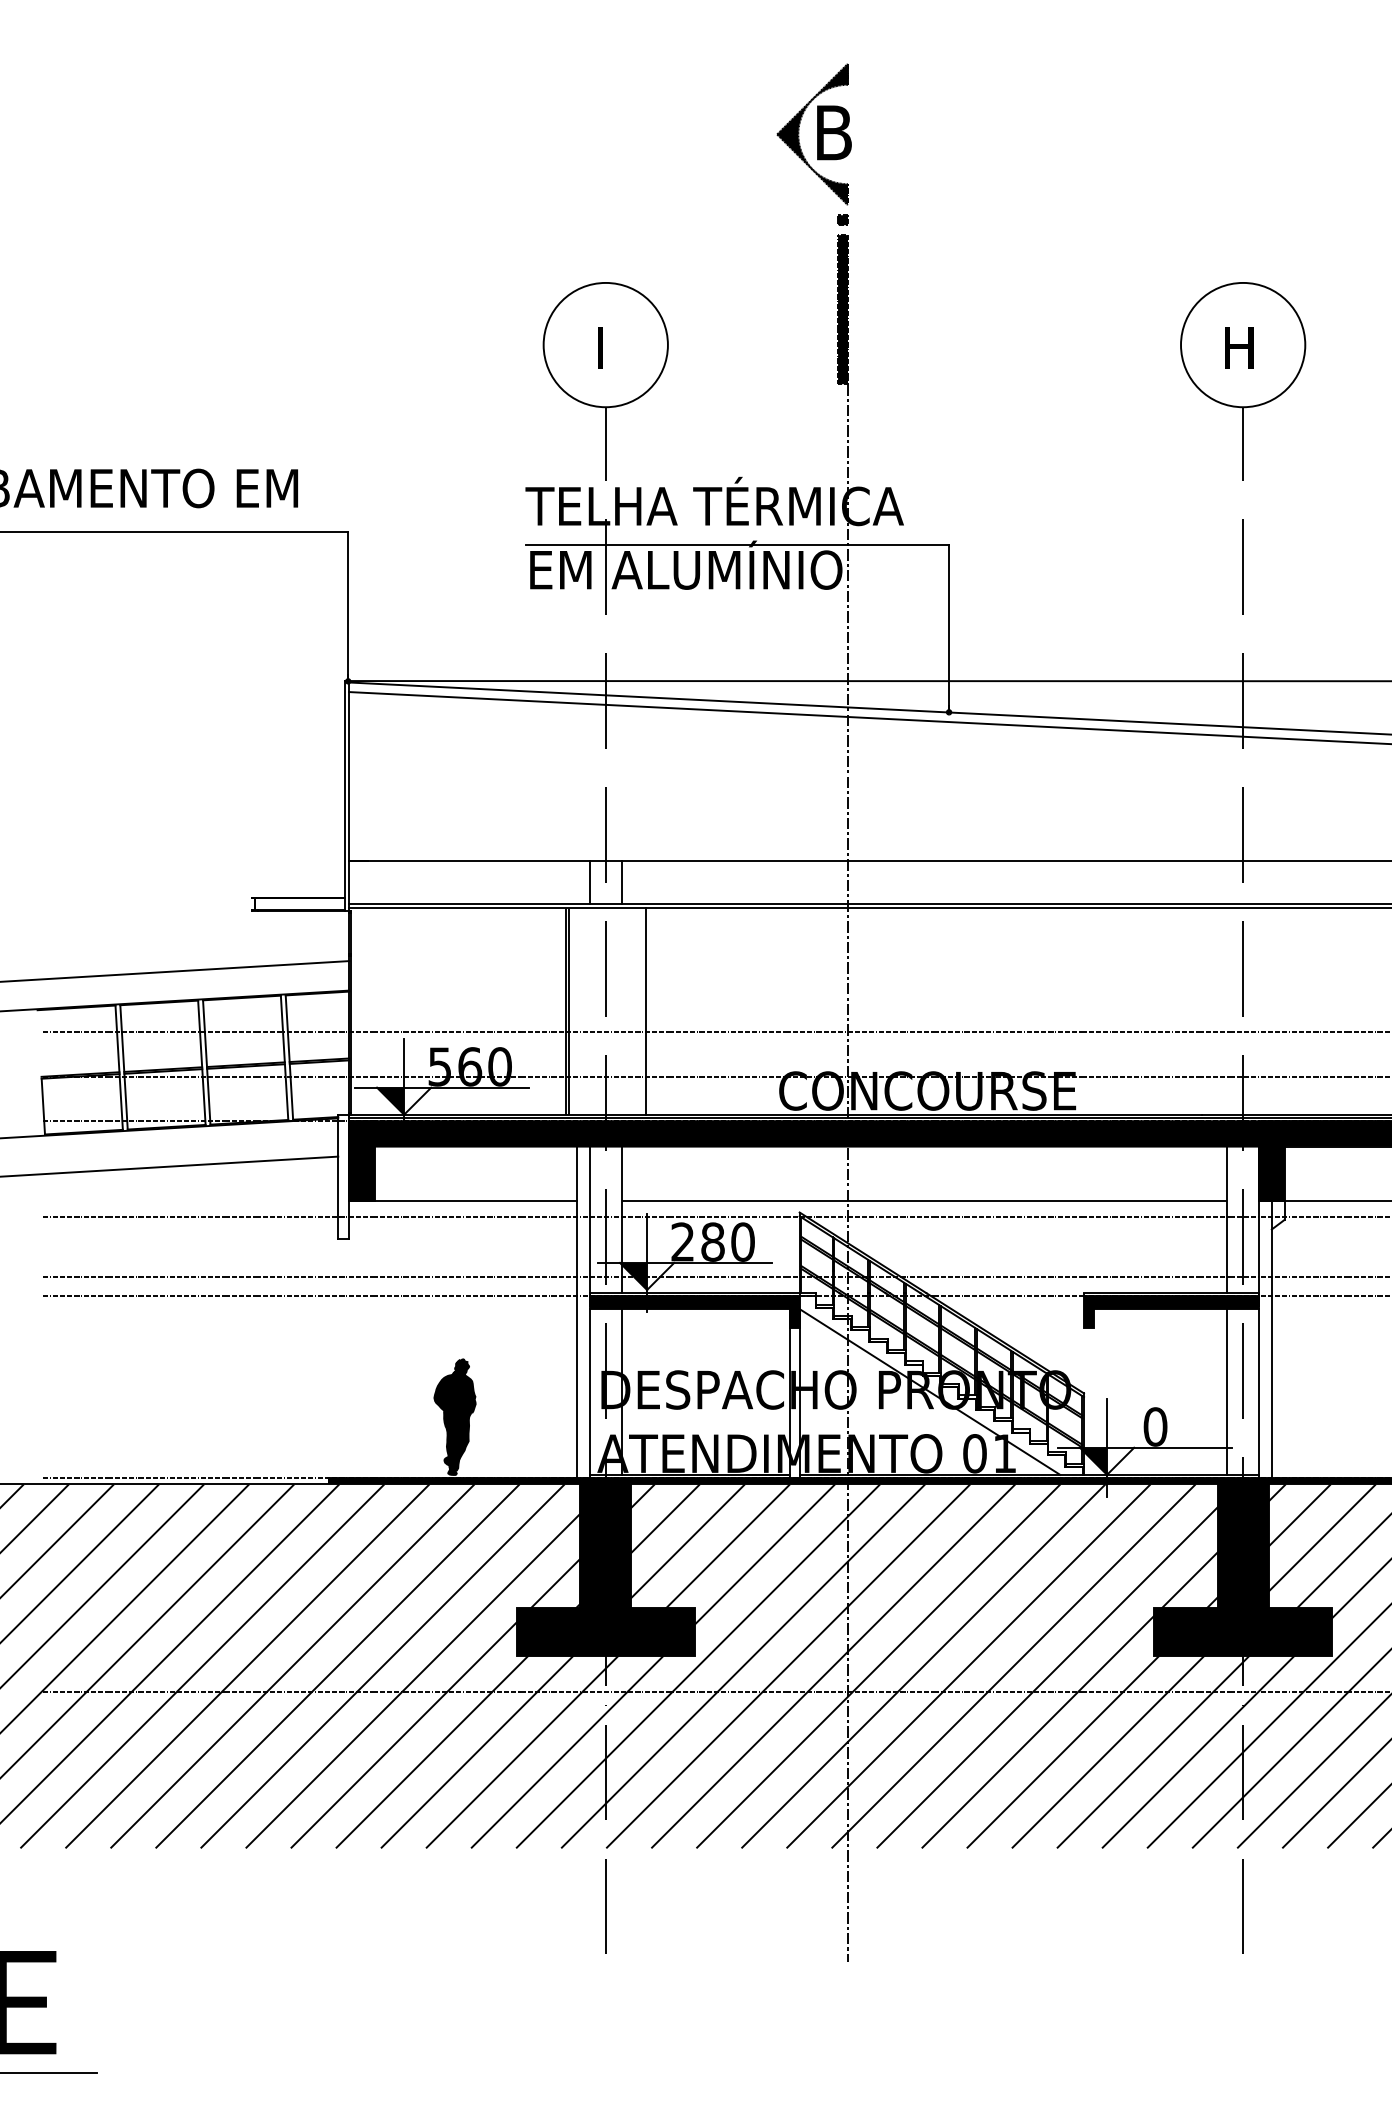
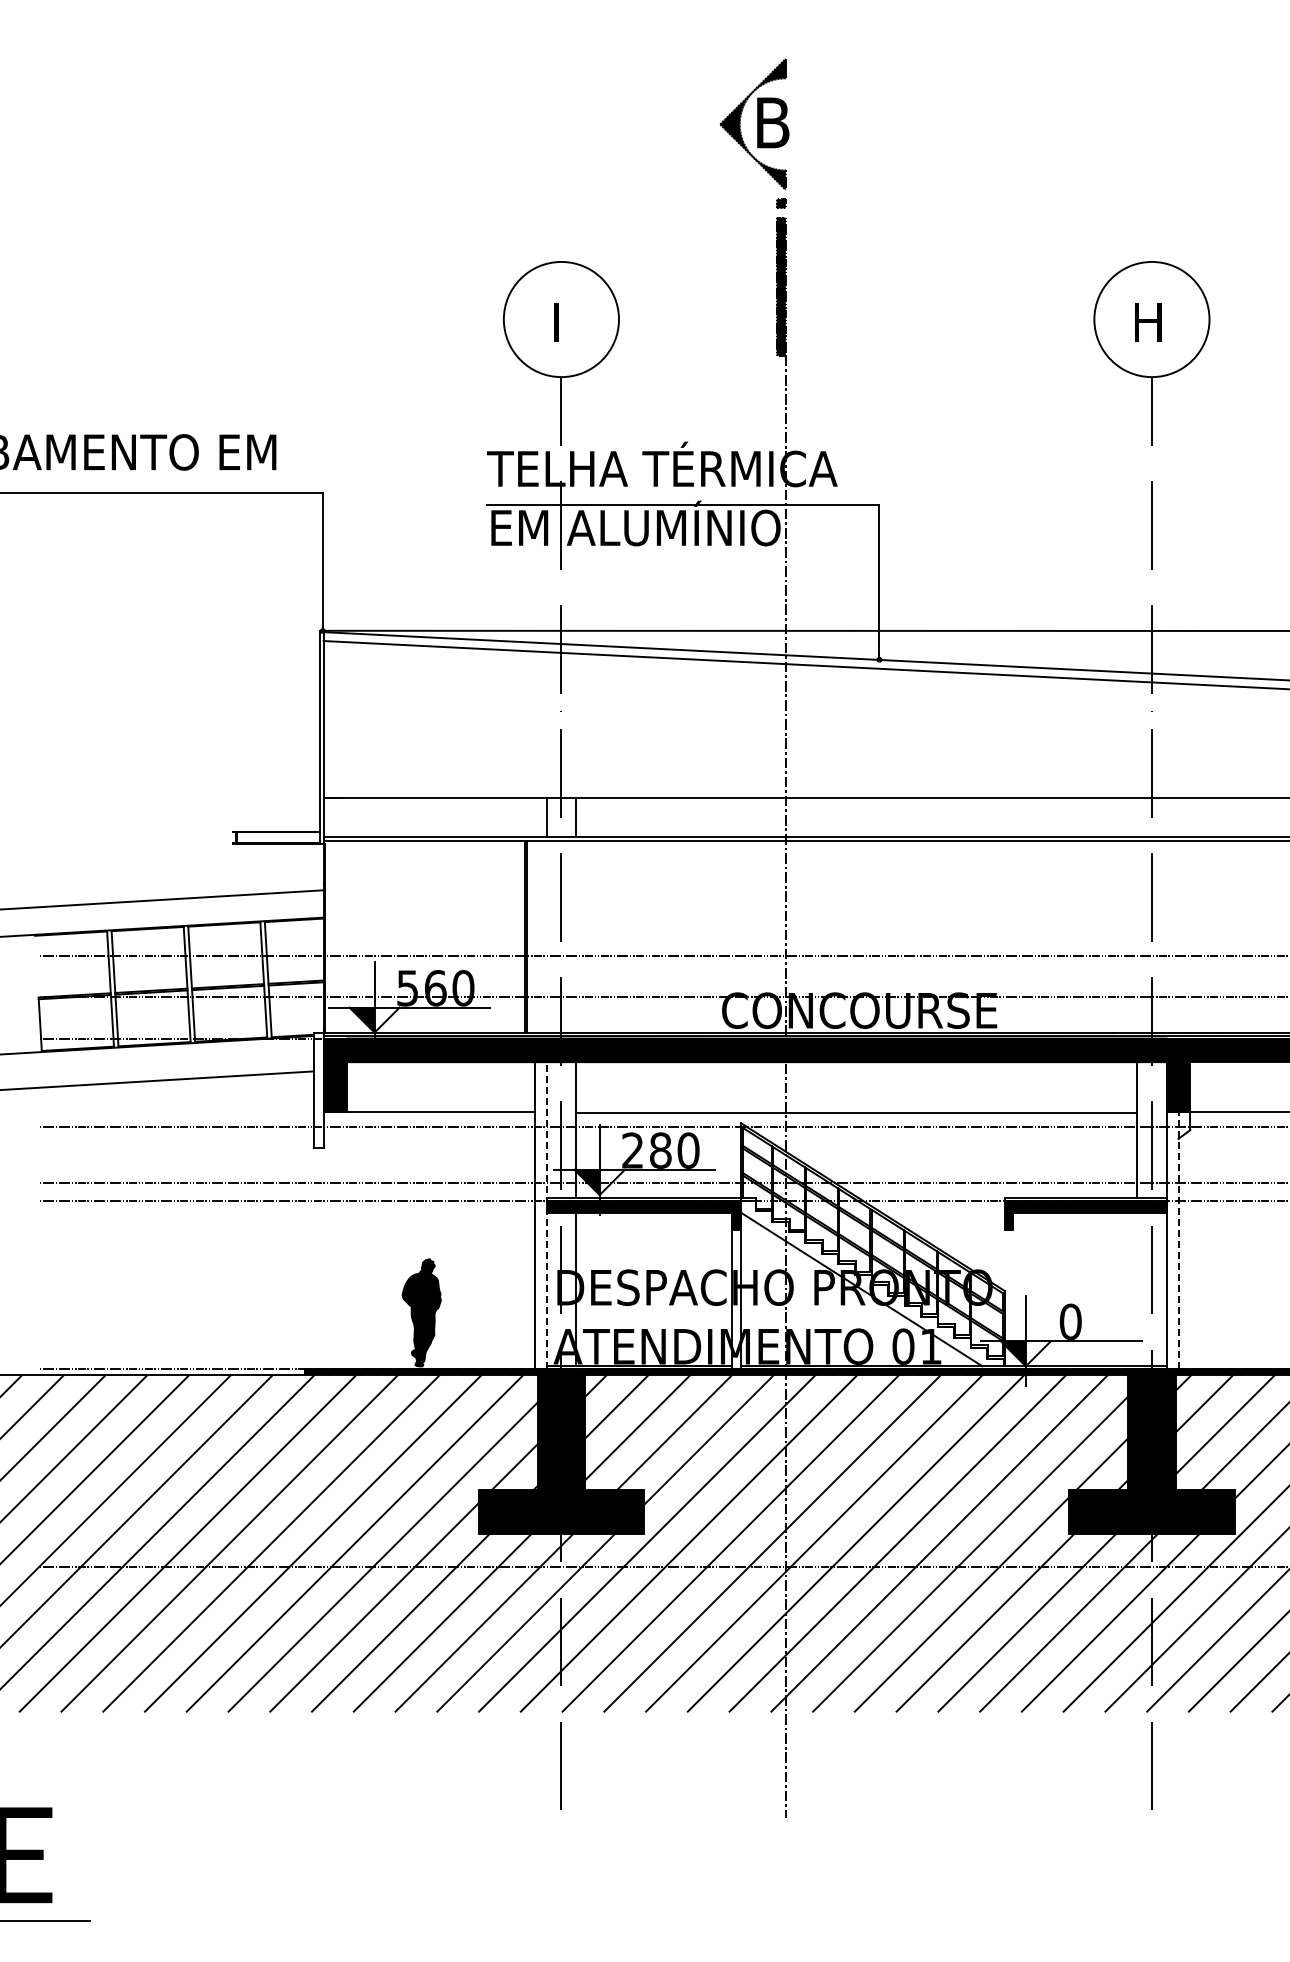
line: (645, 1010) -> (598, 936), removed
line: (589, 1312) -> (546, 1215), solid -> dashed
line: (1271, 1339) -> (1178, 1240), solid -> dashed
line: (1227, 1391) -> (1137, 1289), removed

